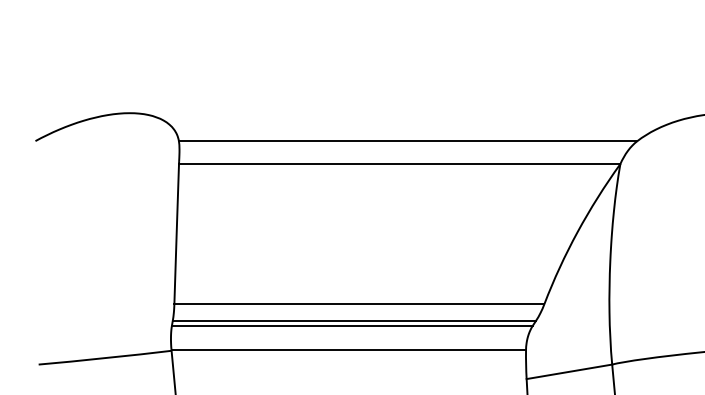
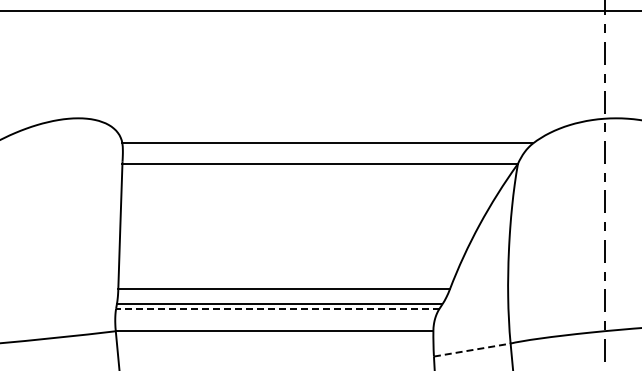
line: (352, 325) -> (277, 308), solid -> dashed
line: (569, 372) -> (472, 350), solid -> dashed

